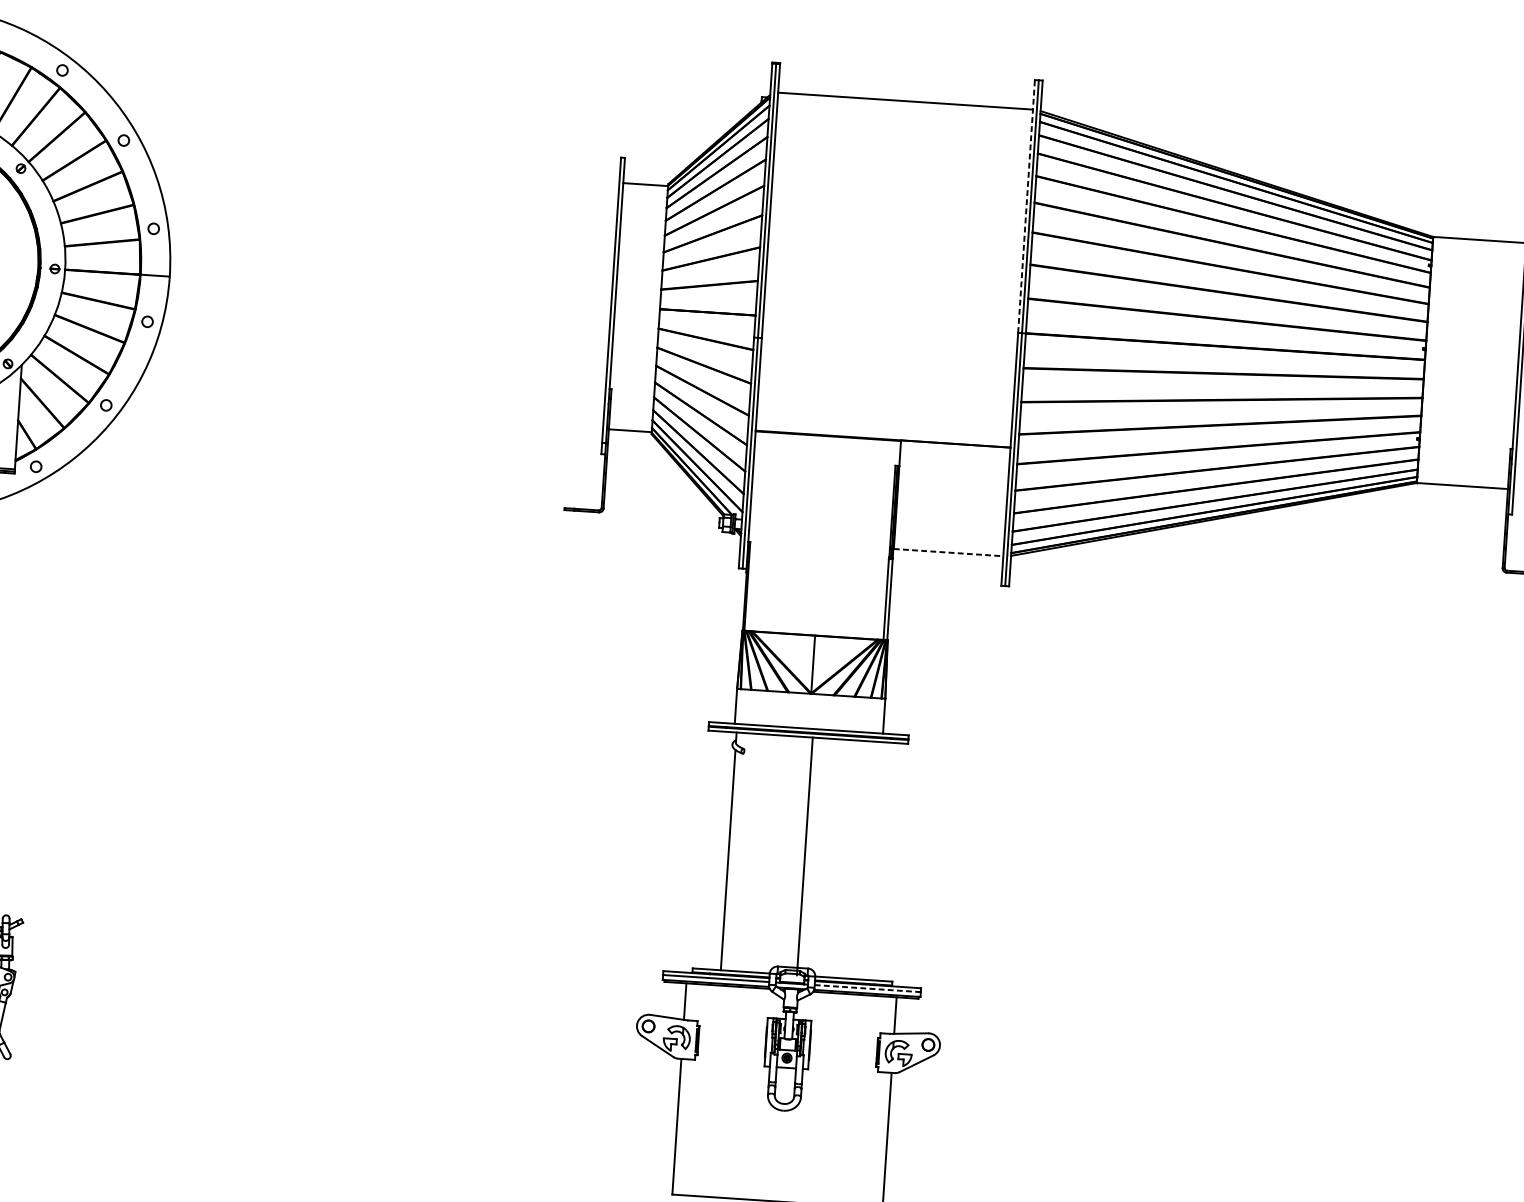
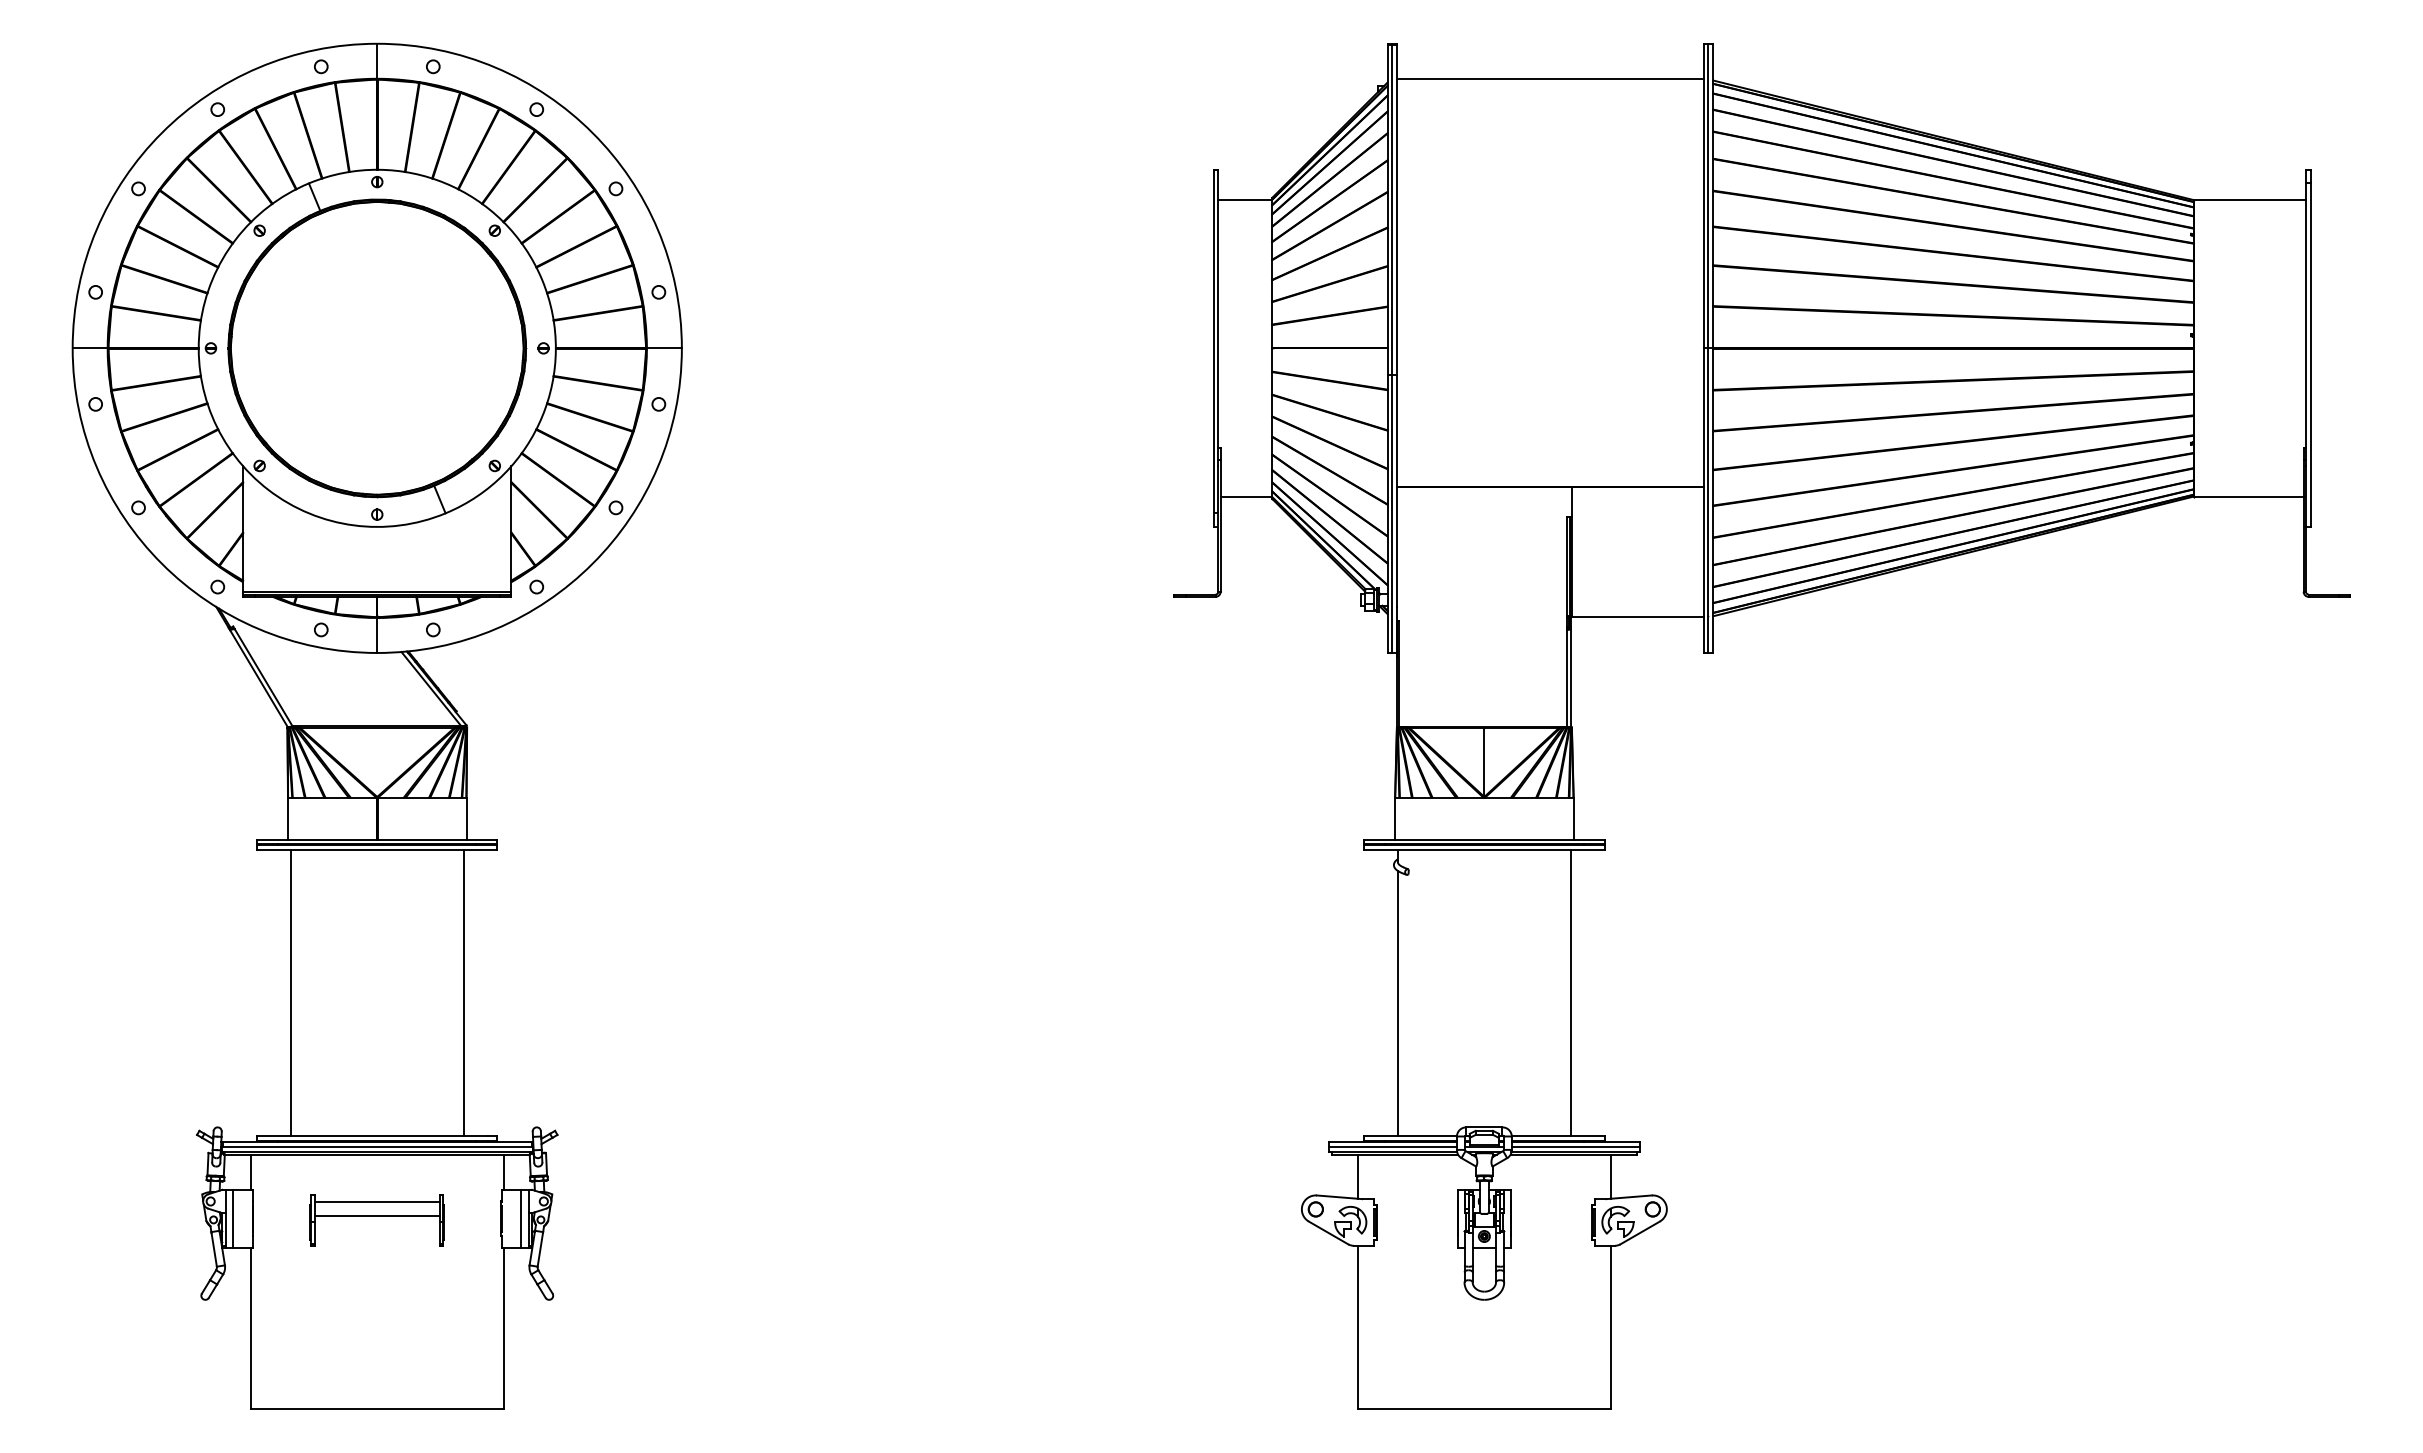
line: (1026, 206) -> (1703, 195), dashed -> solid
line: (948, 552) -> (1637, 617), dashed -> solid
line: (804, 855) -> (1570, 992), moved
line: (867, 988) -> (1575, 1146), dashed -> solid

